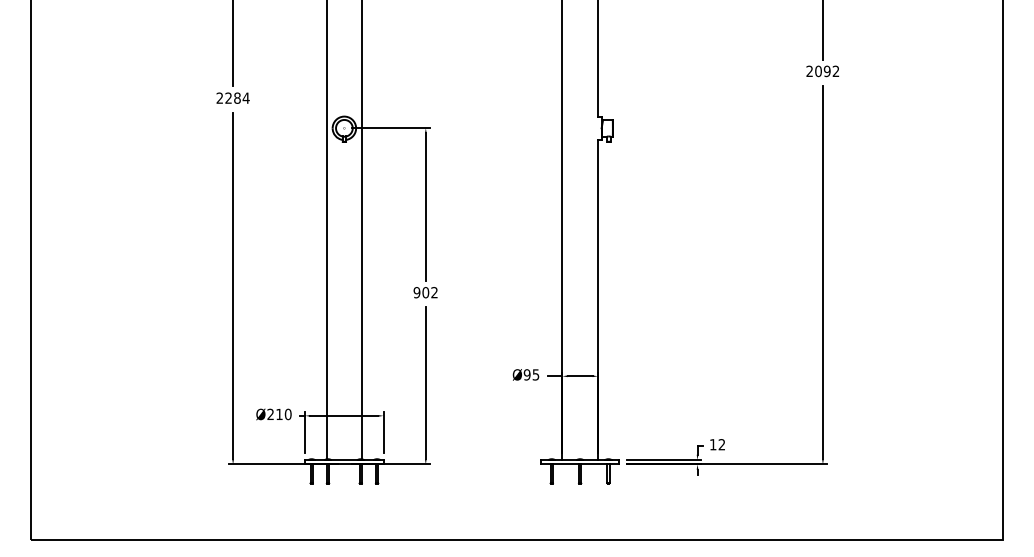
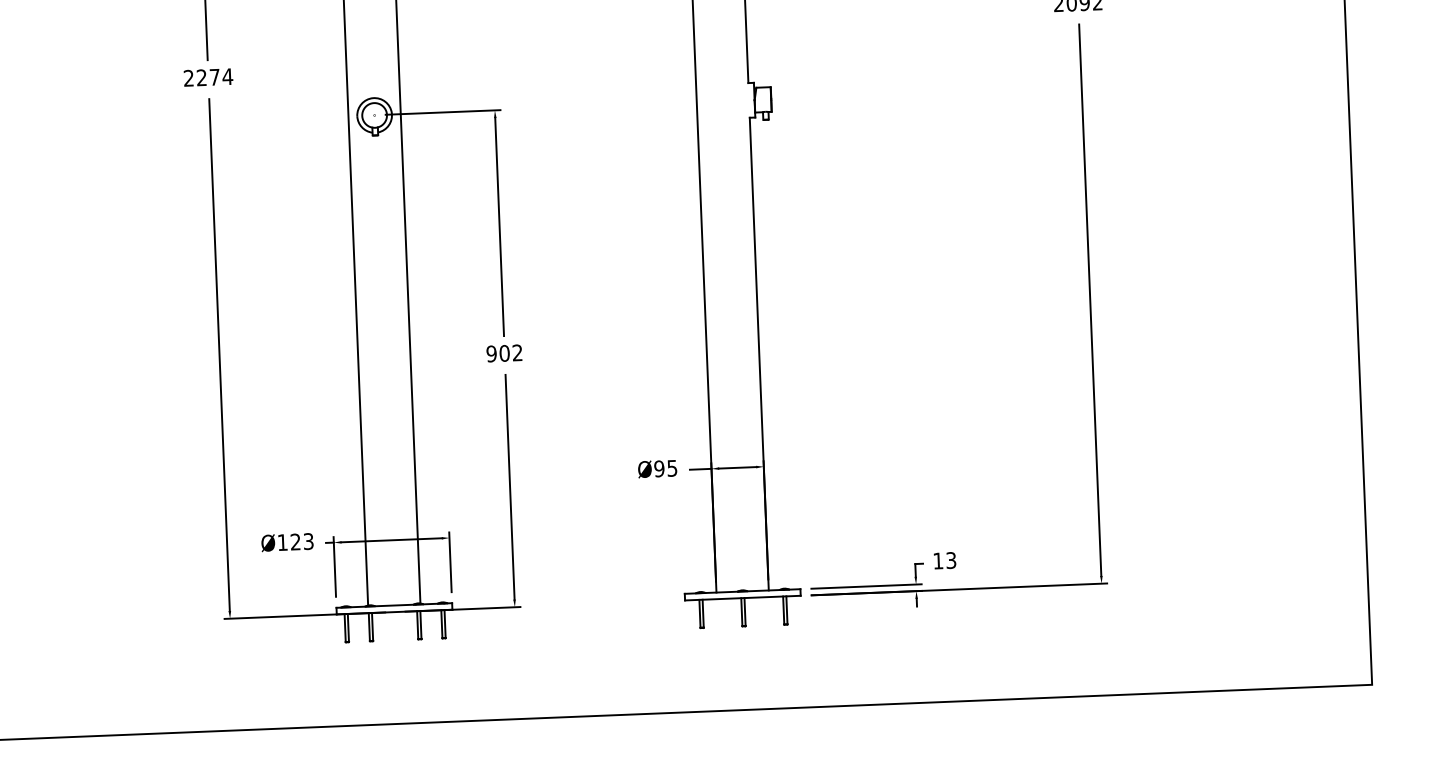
text: (237, 97) -> (214, 76), 2284 -> 2274
text: (279, 414) -> (295, 542), Ø210 -> Ø123
text: (721, 444) -> (950, 560), 12 -> 13

